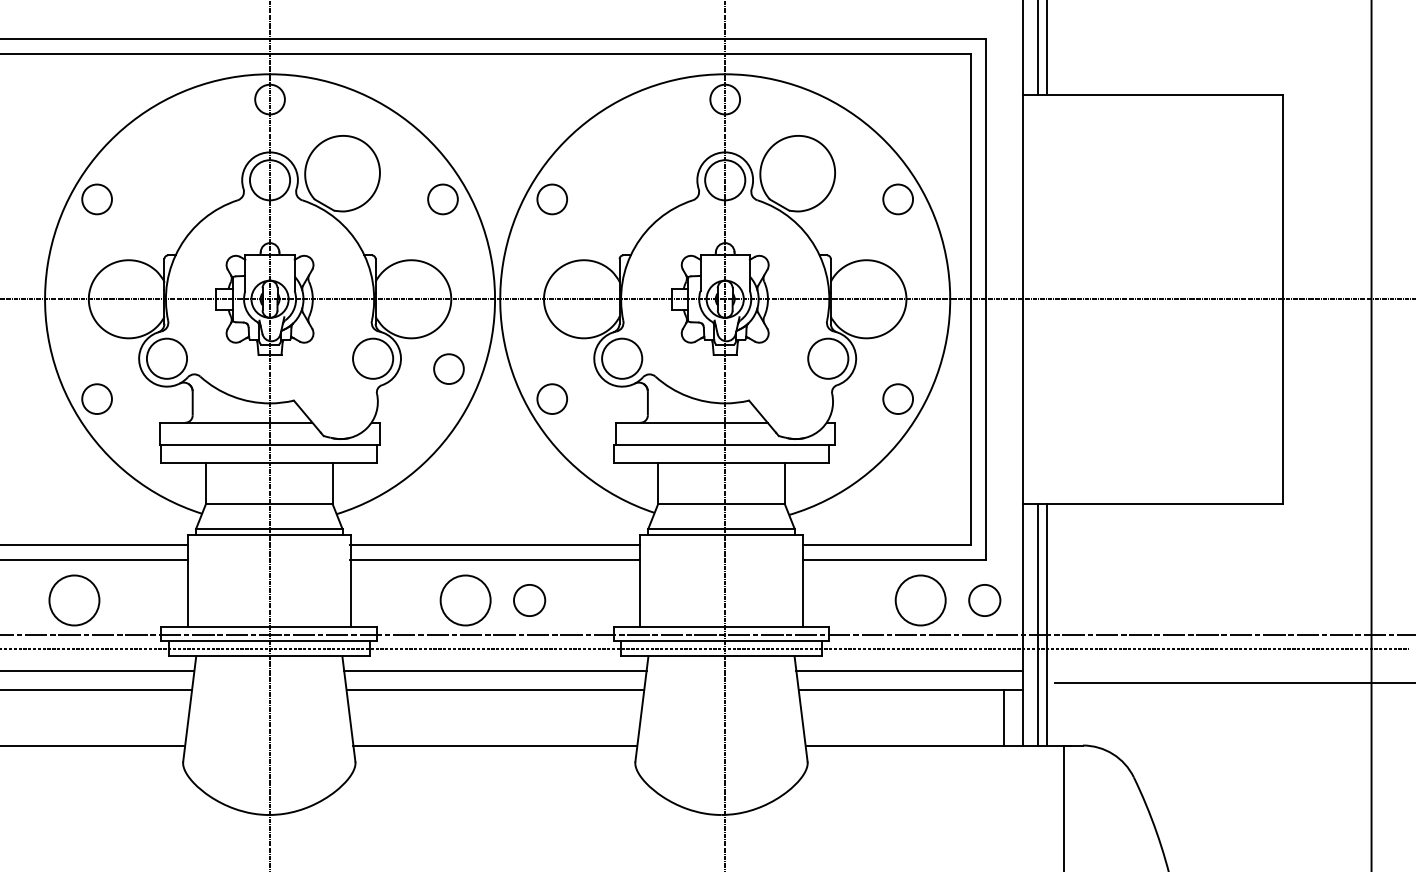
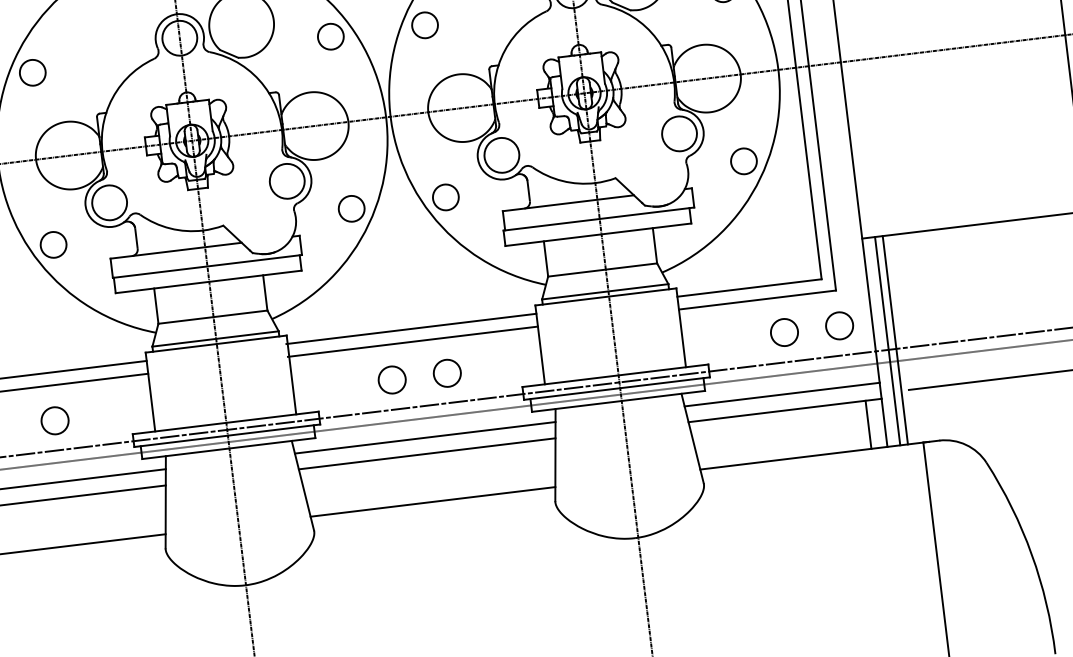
circle: (448, 368) -> (351, 208), moved
circle: (74, 600) -> (55, 420), size x0.62
circle: (465, 600) -> (392, 380), size x0.62
circle: (920, 600) -> (784, 332), size x0.62

